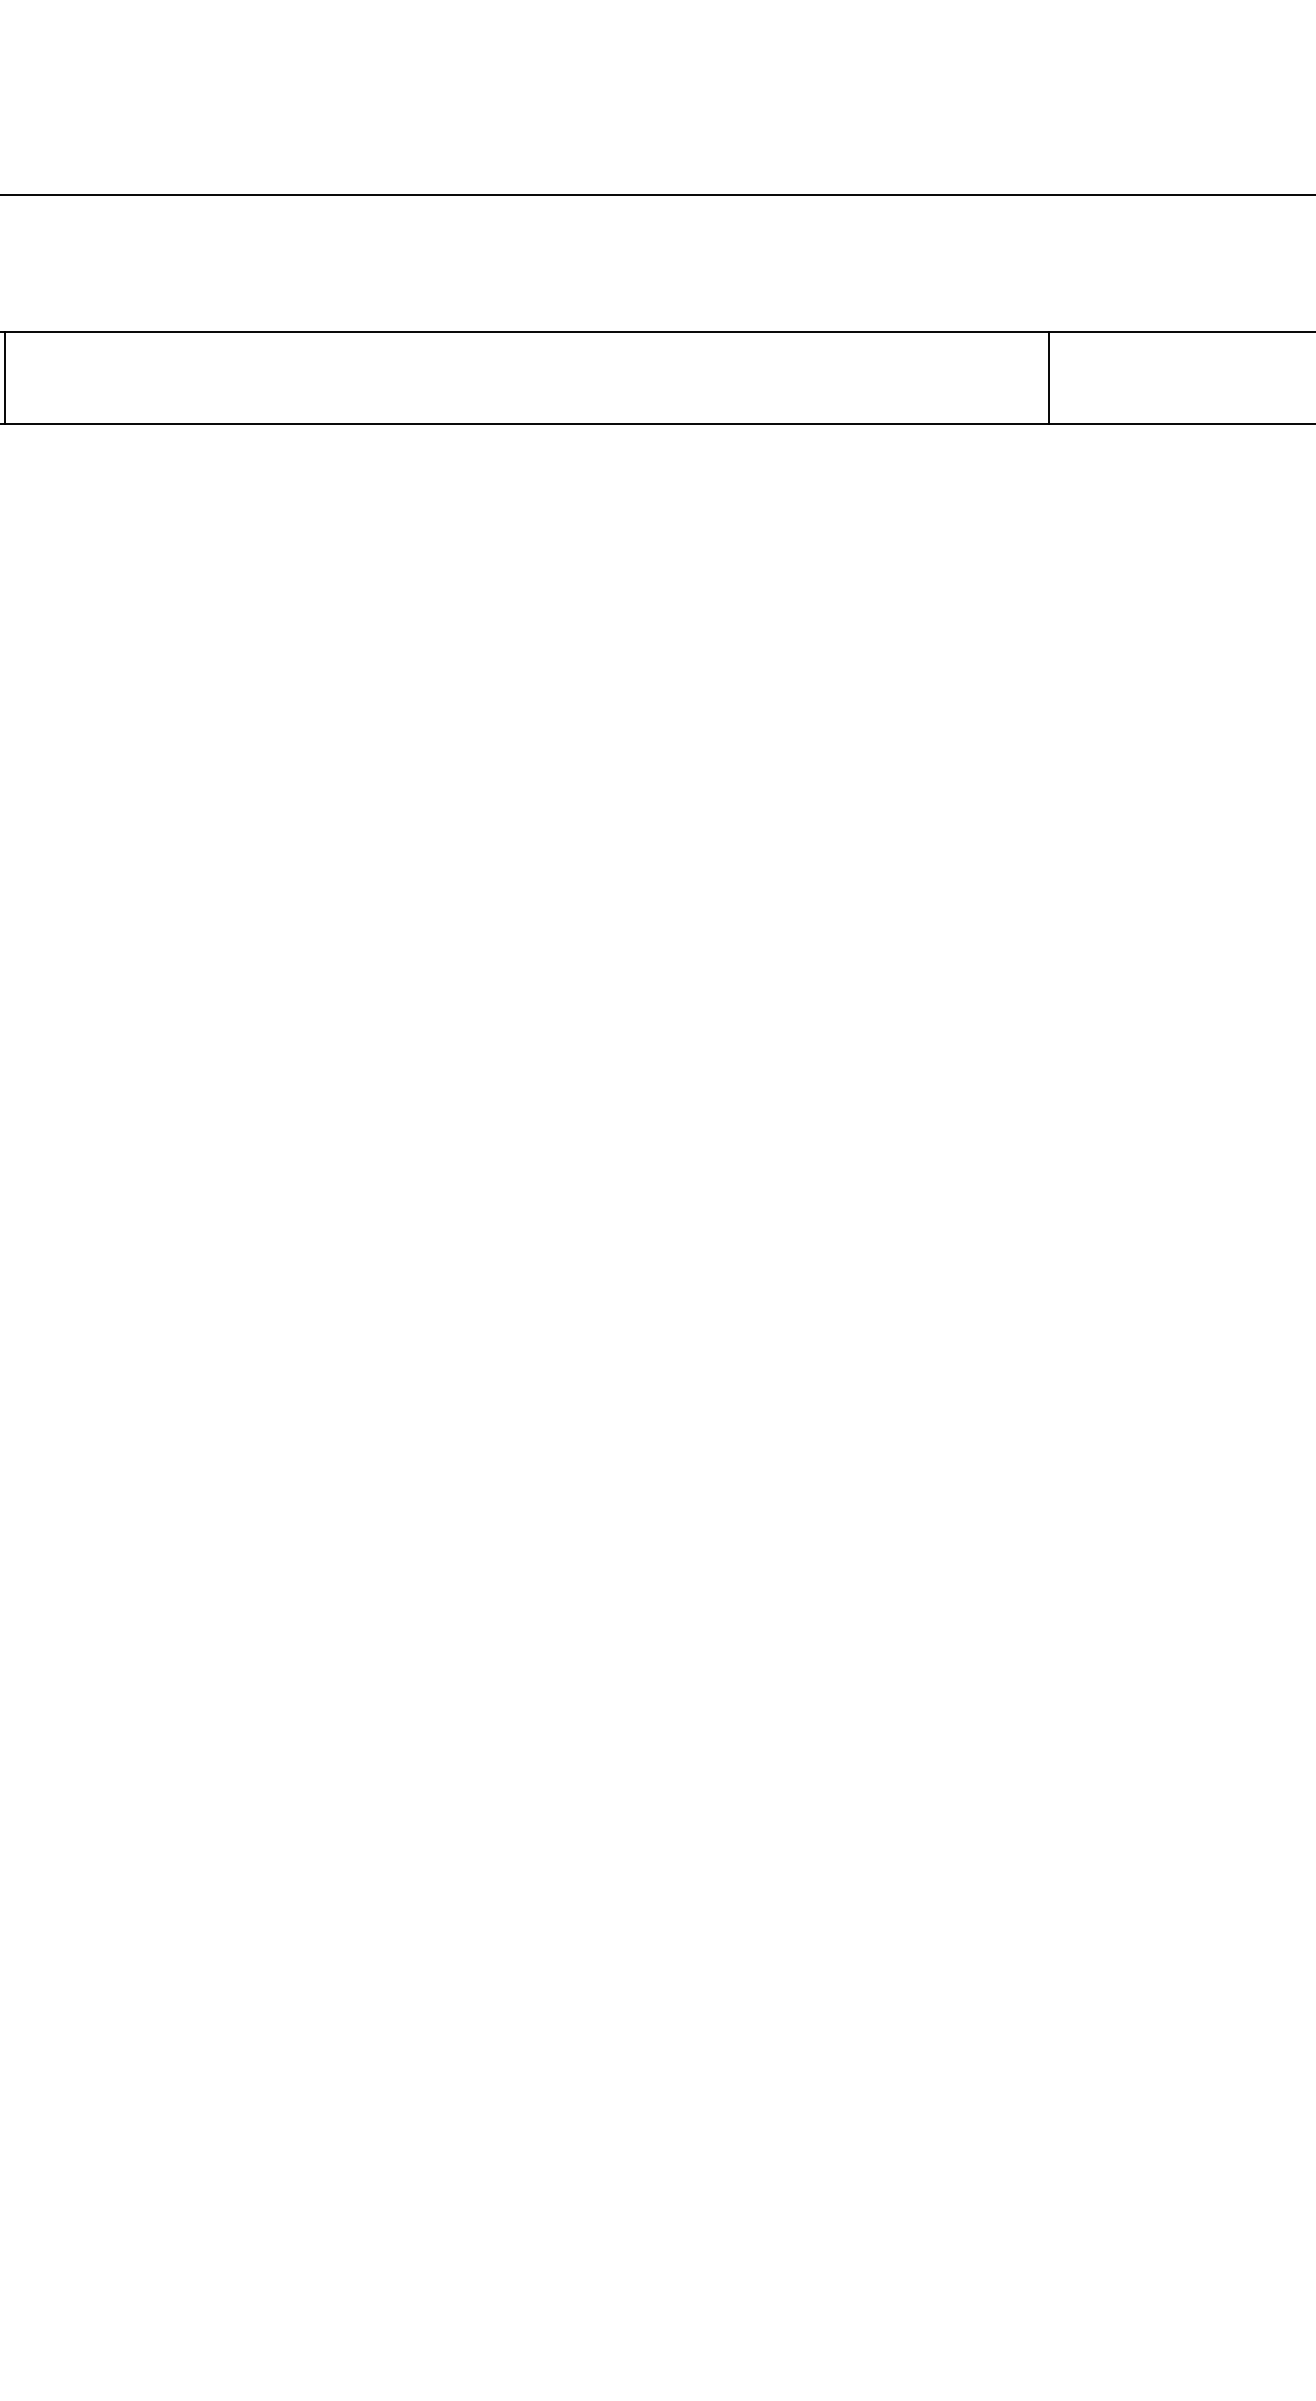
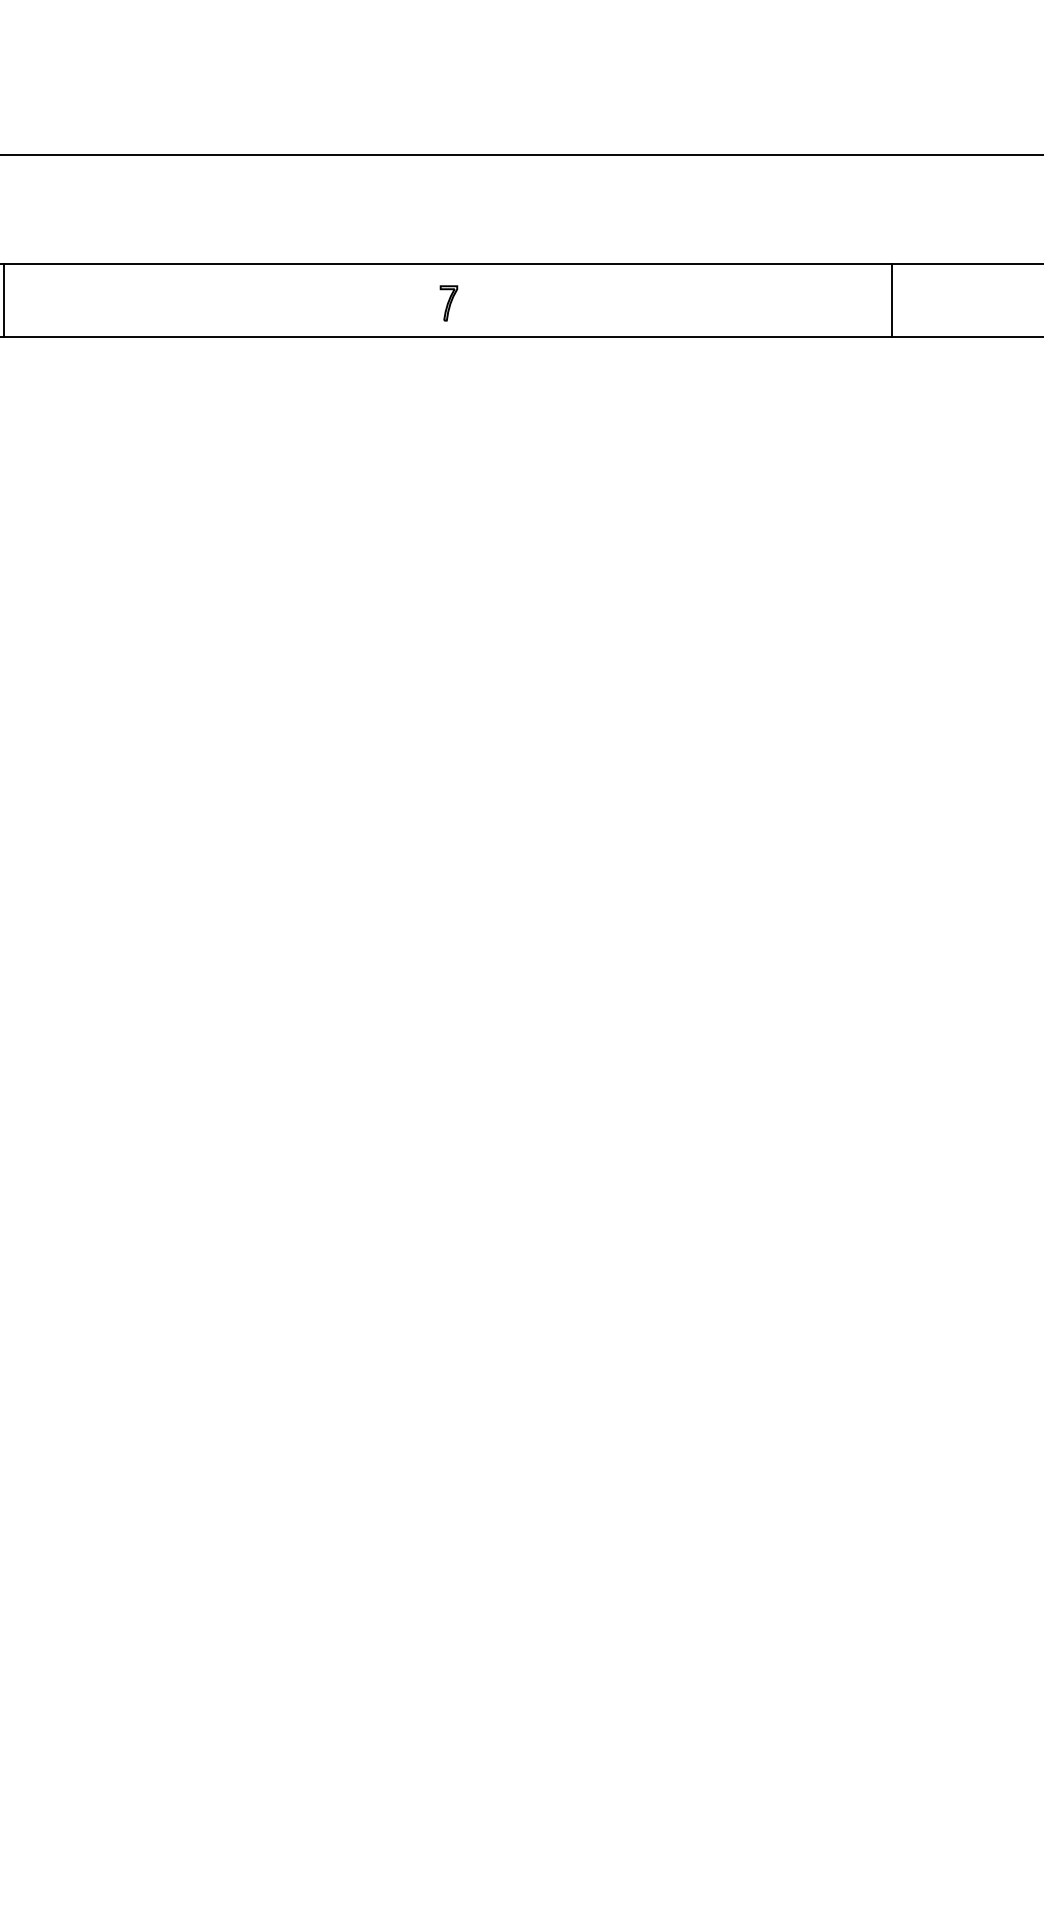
line: (1049, 378) -> (892, 300), moved
part: (565, 381) -> (448, 302), added

